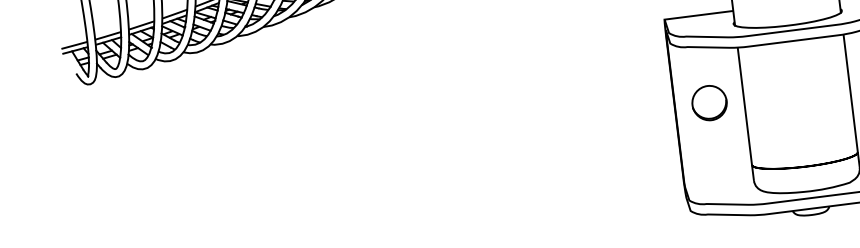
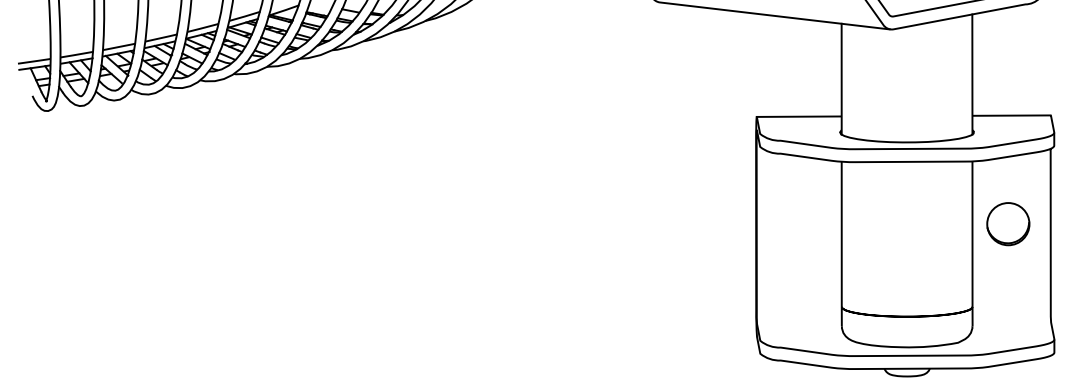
part: (709, 103) -> (799, 225), removed

